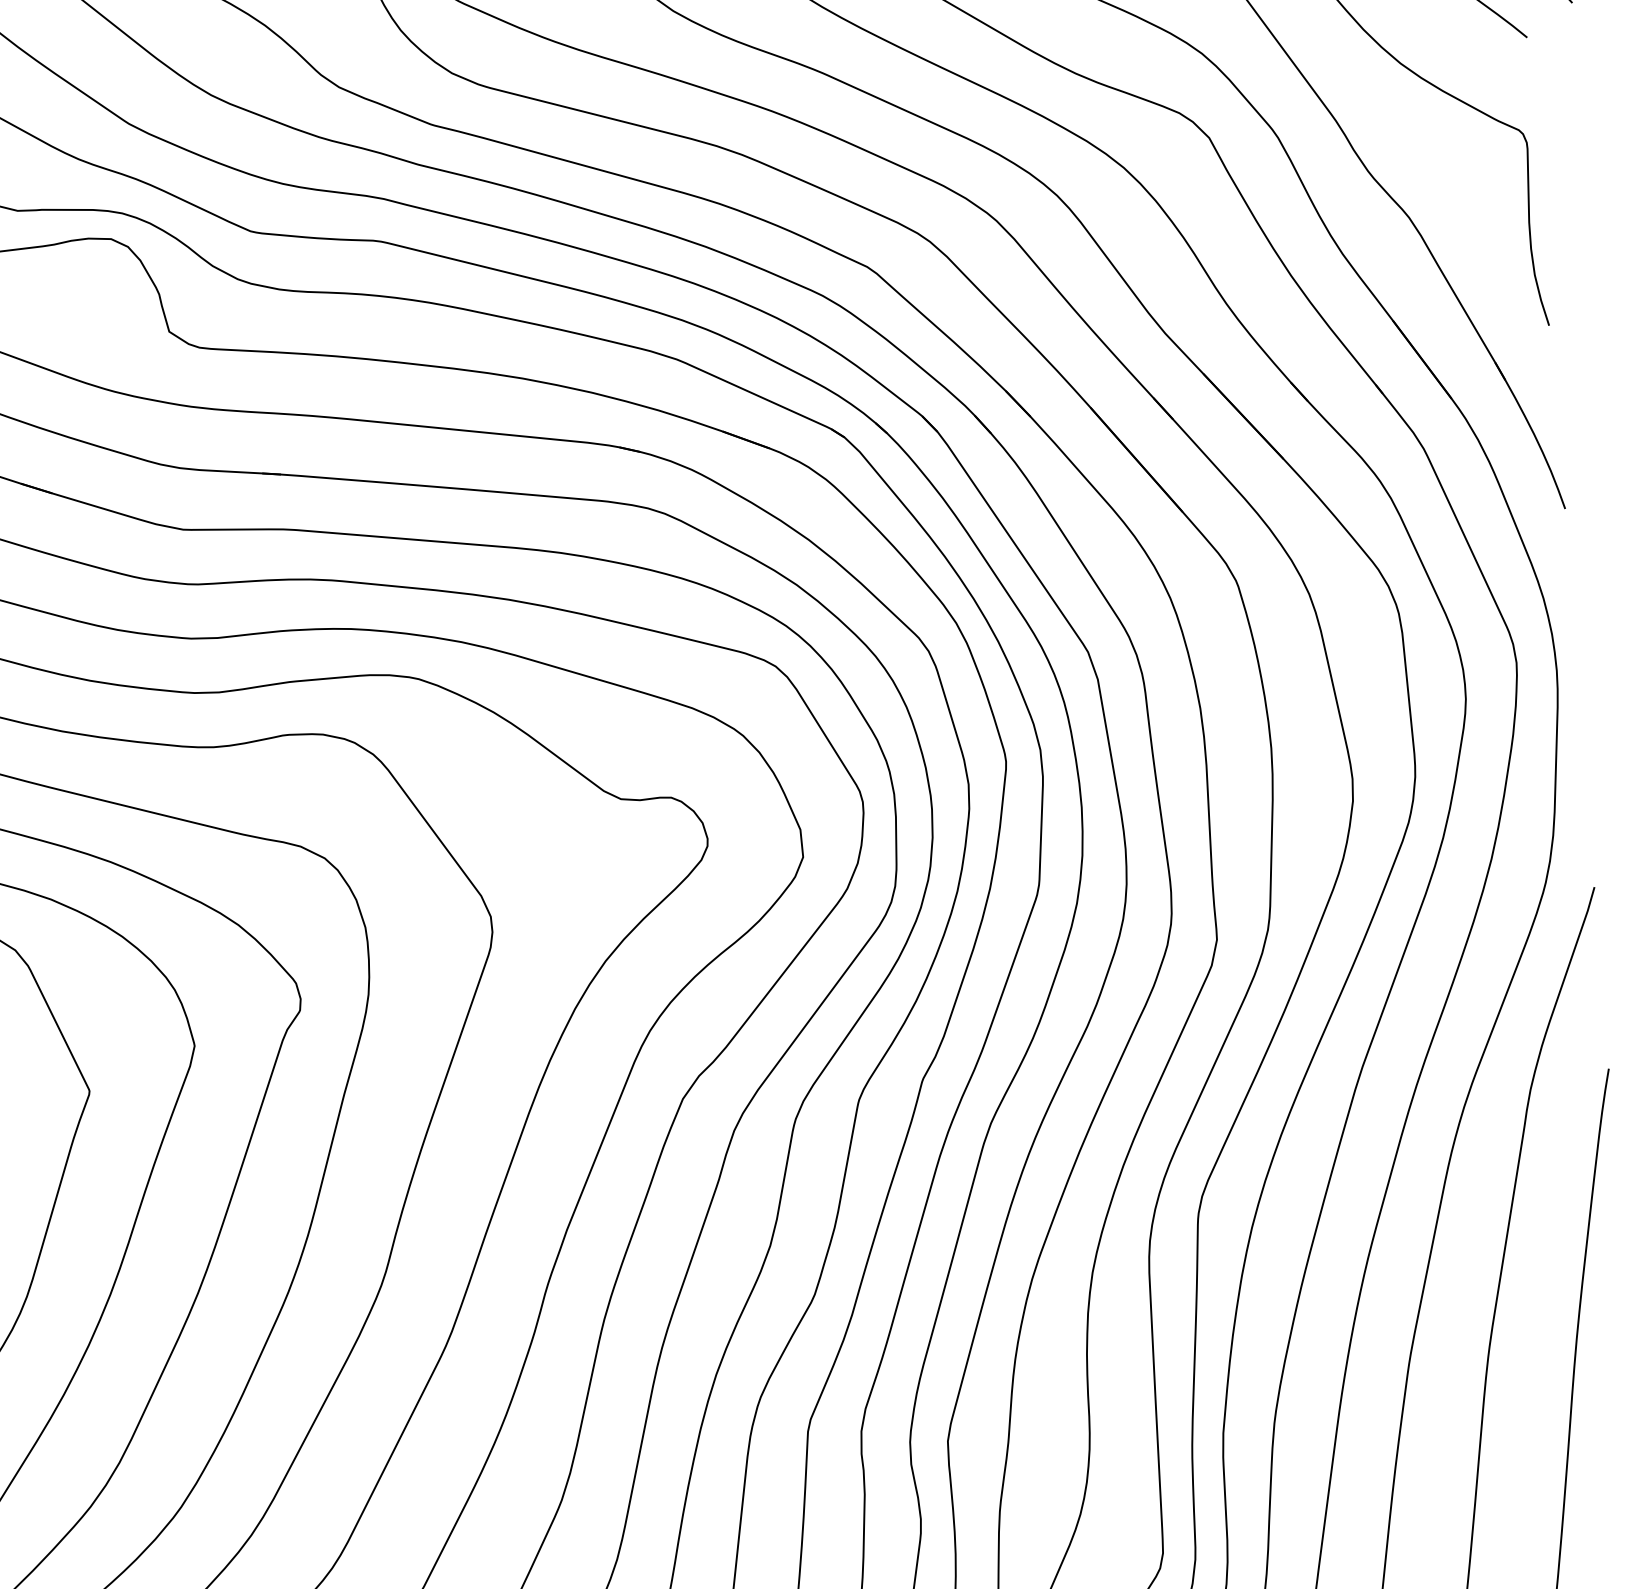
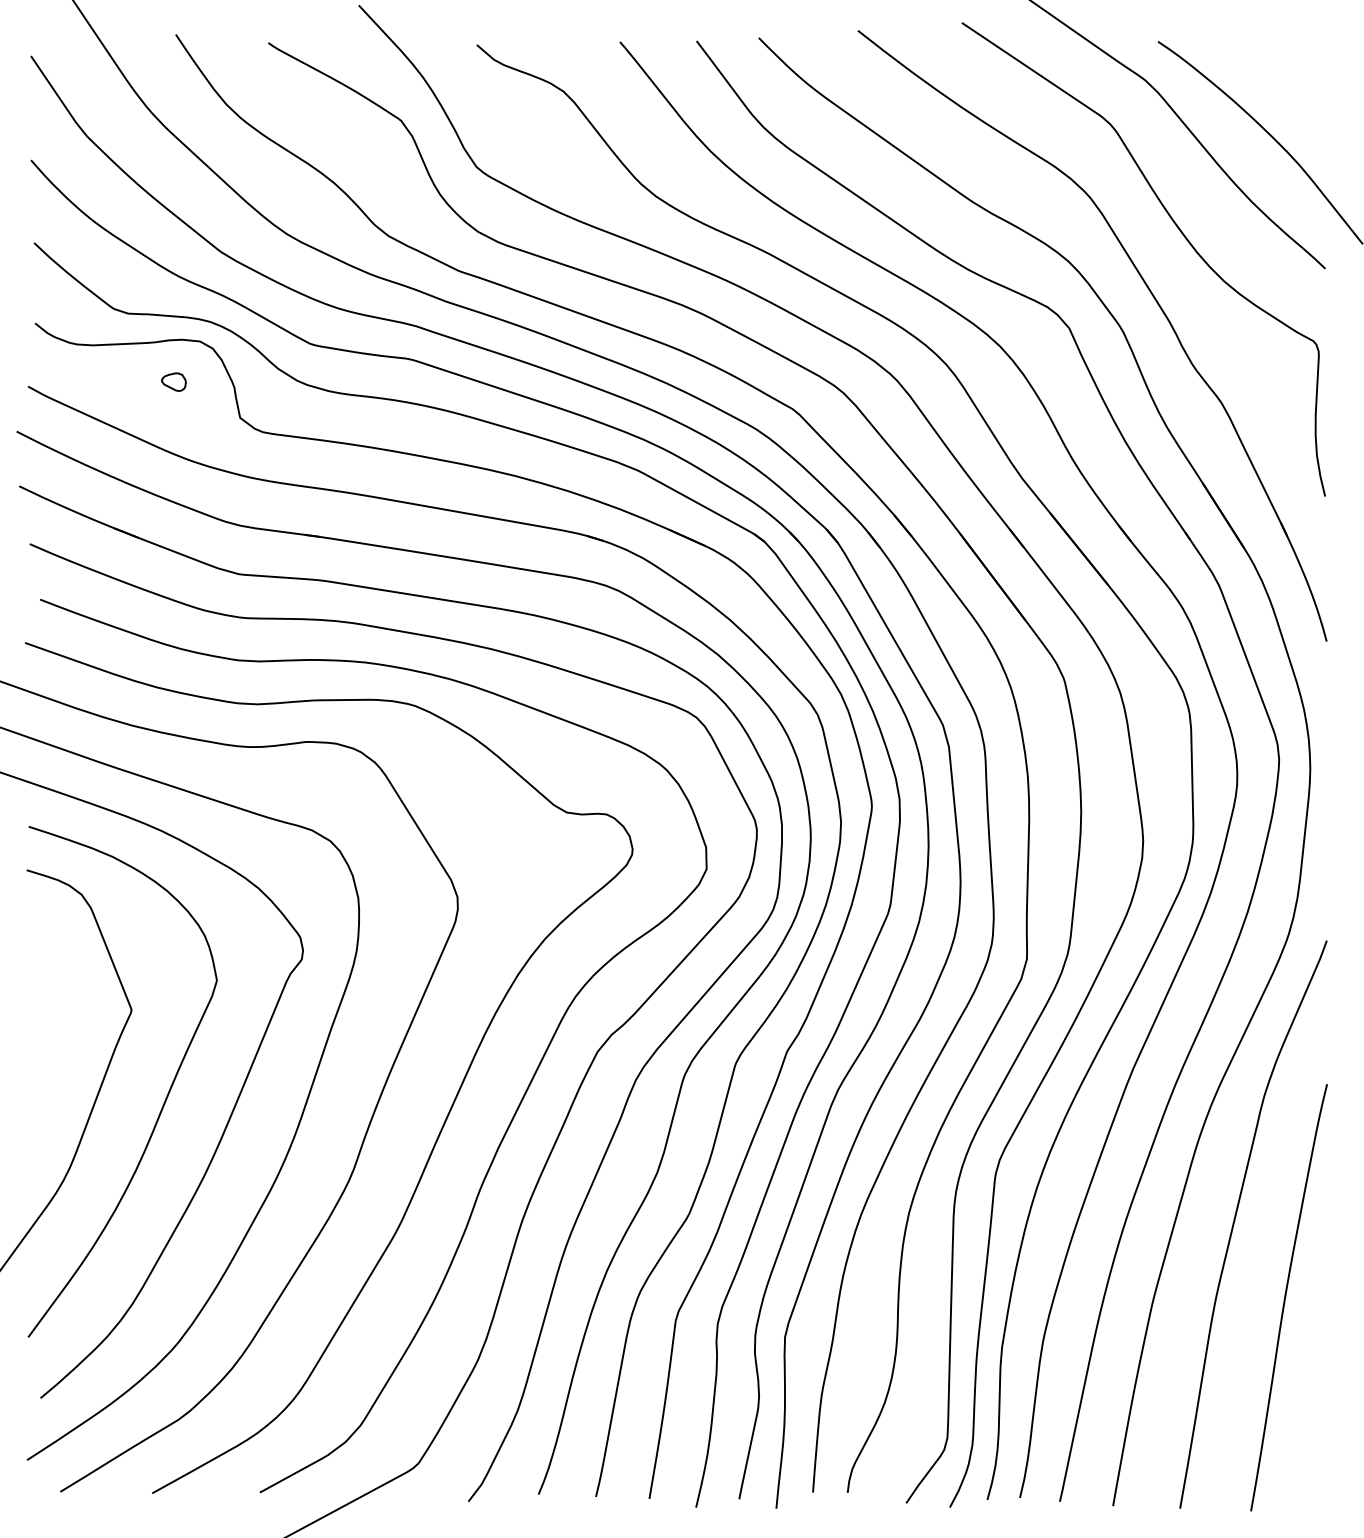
part: (81, 292) -> (173, 381), added

